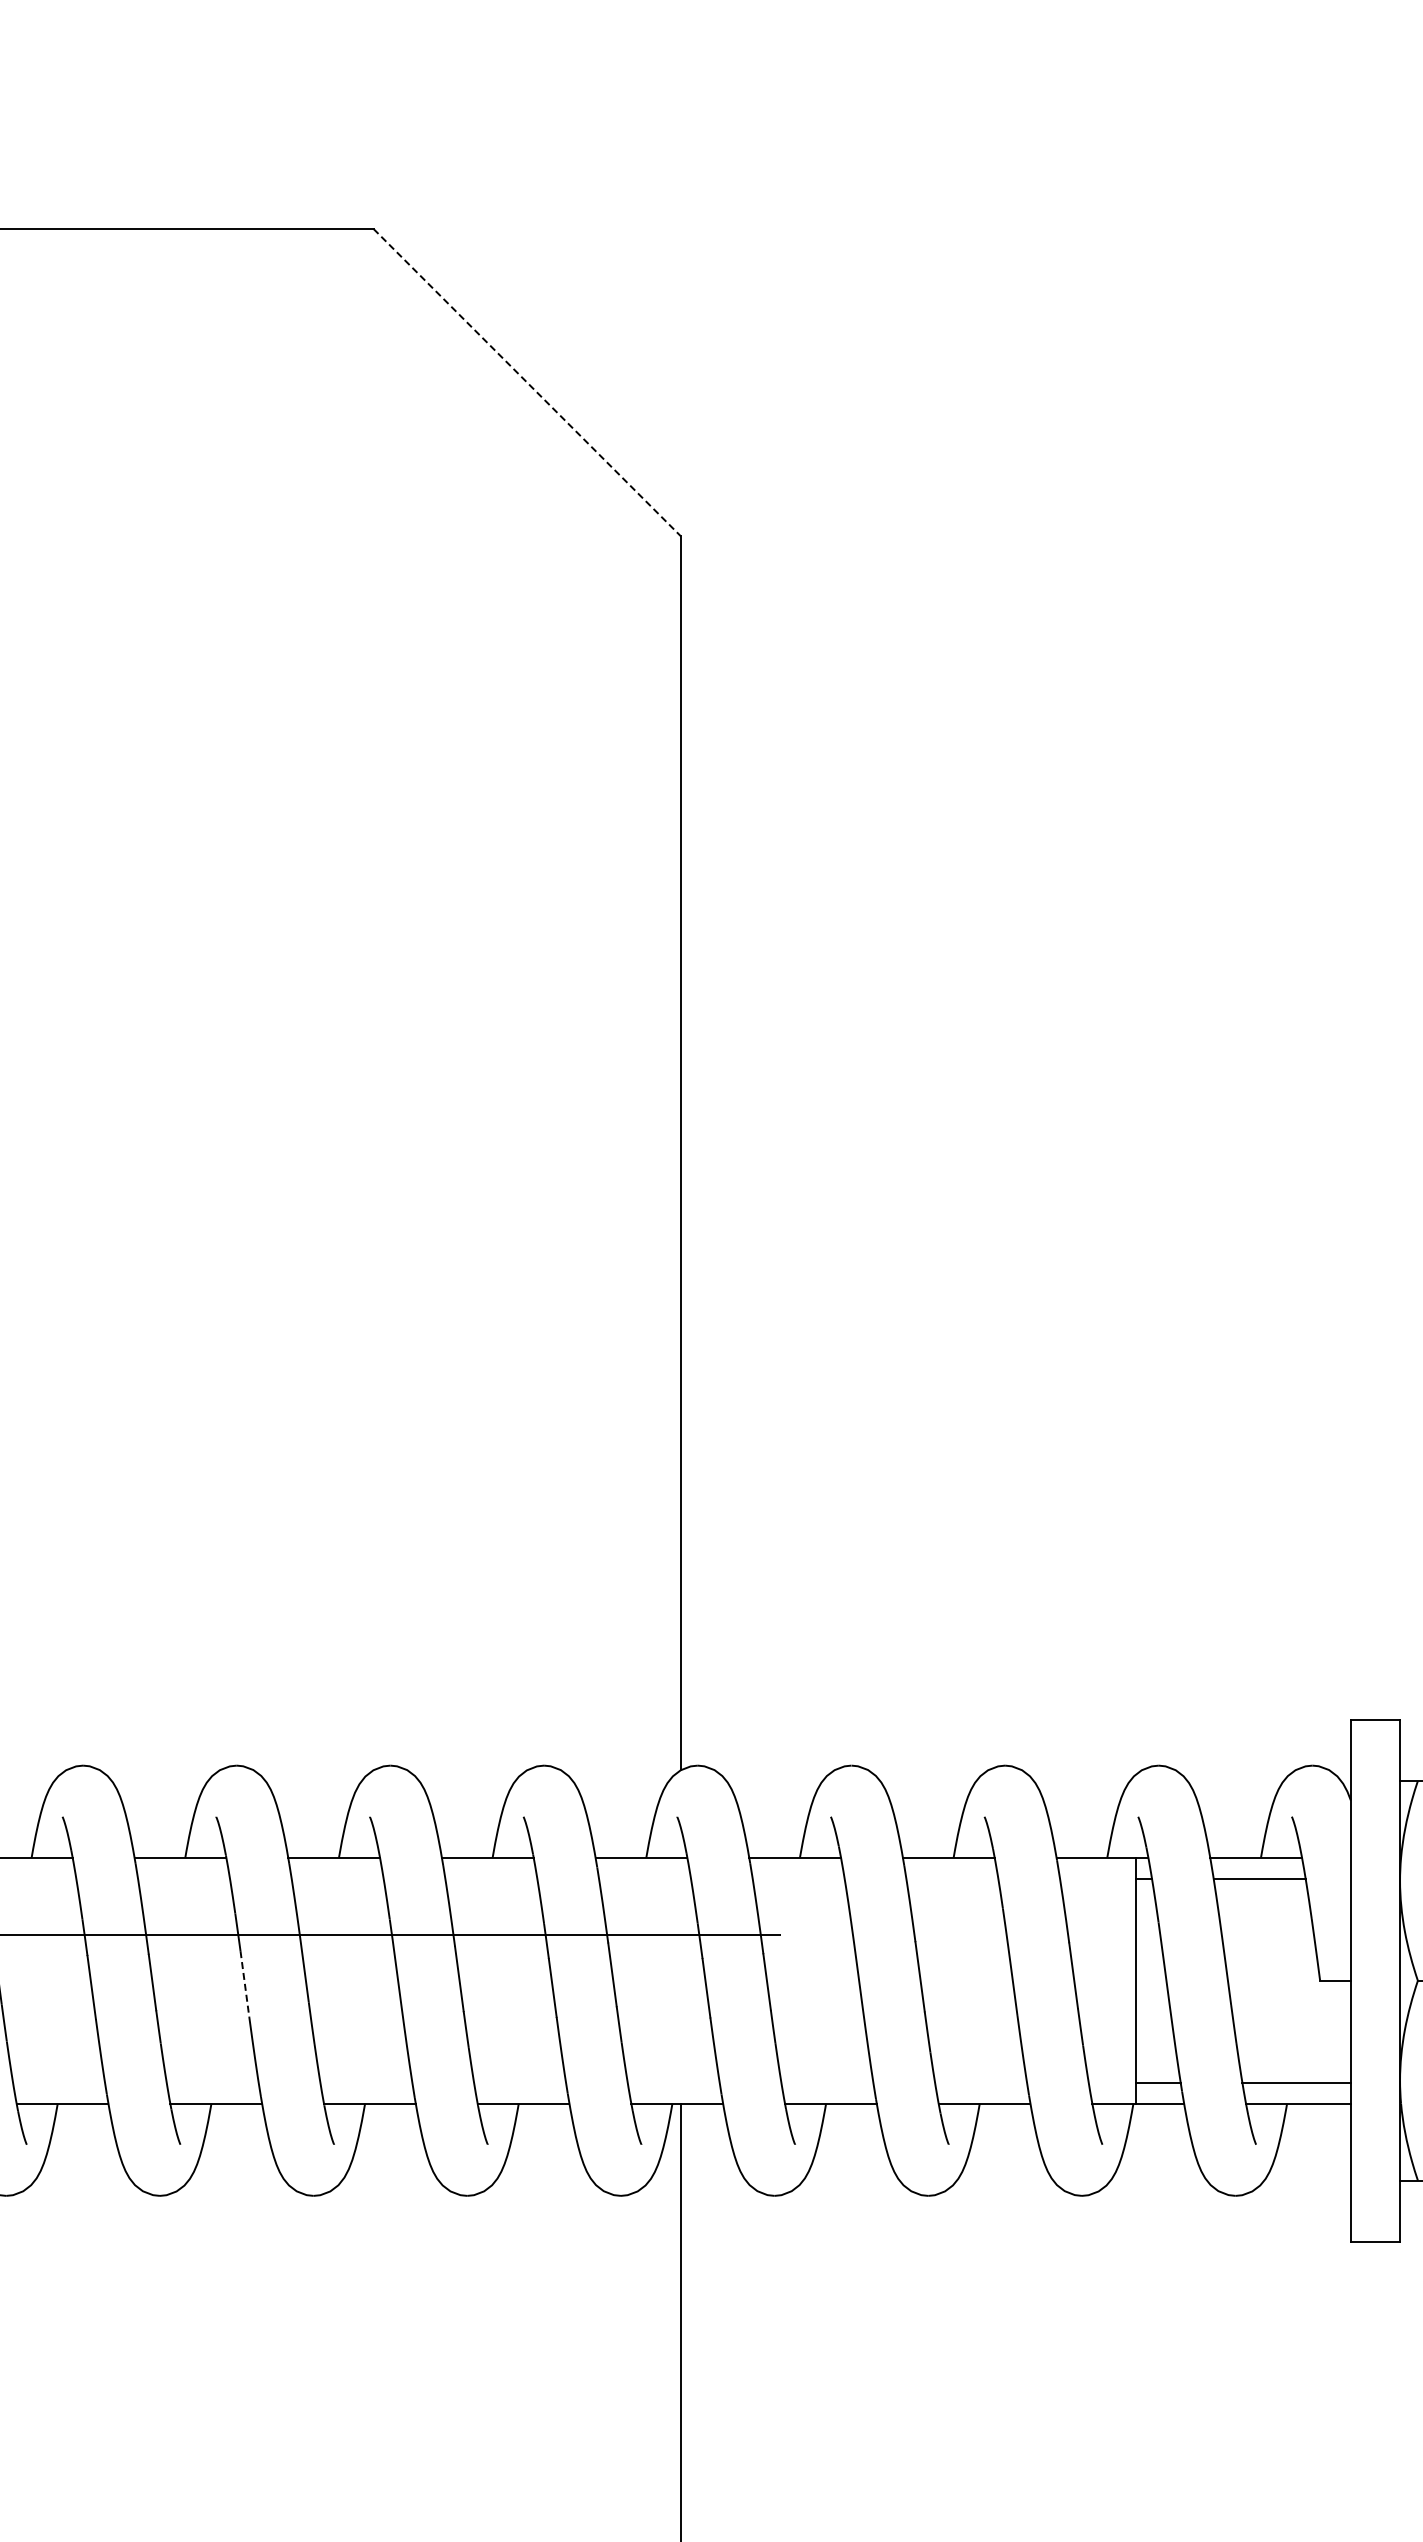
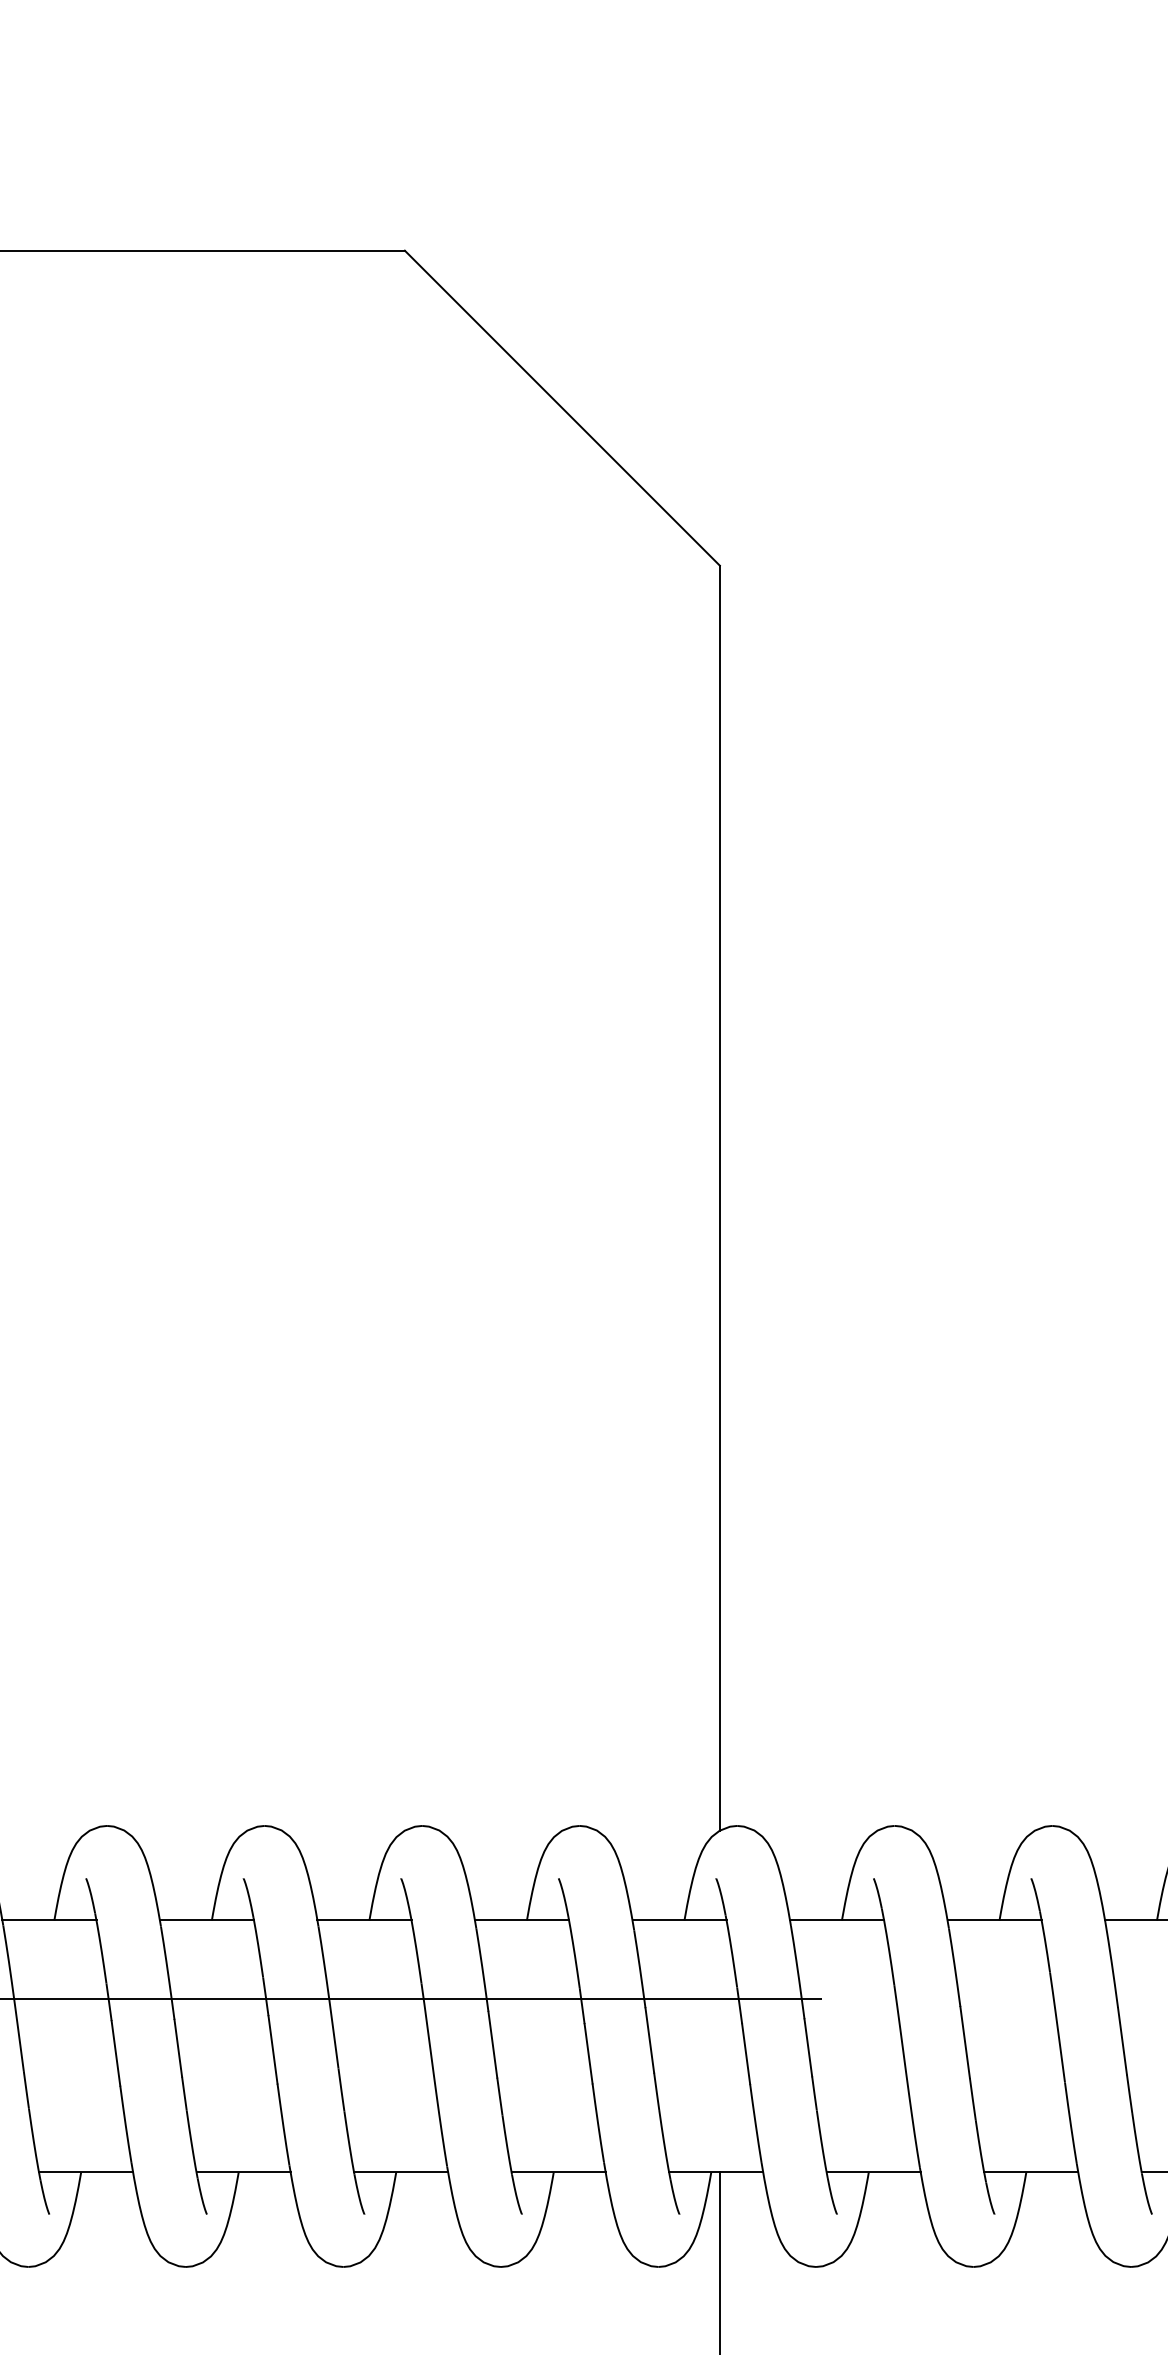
line: (527, 382) -> (562, 408), dashed -> solid
line: (244, 1984) -> (272, 2050), dashed -> solid

